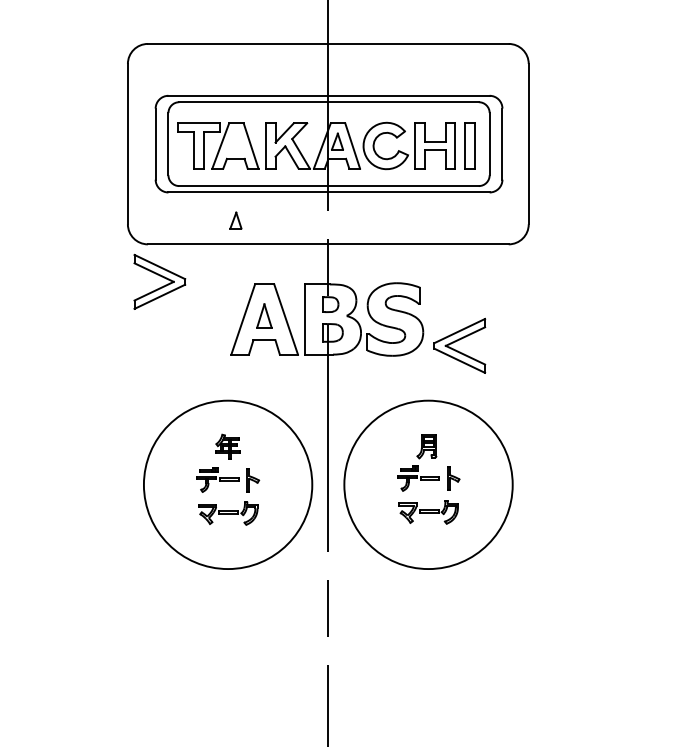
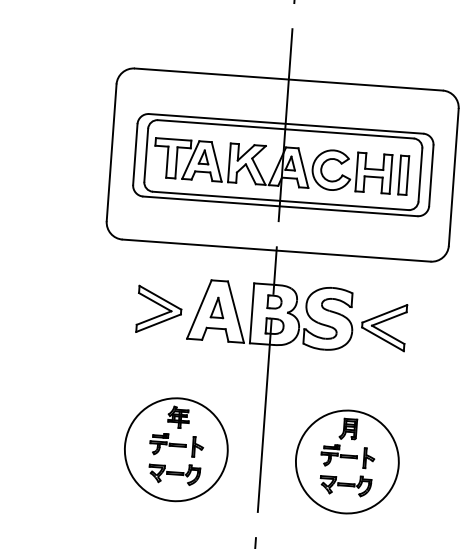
part: (235, 220) -> (203, 157), moved
part: (159, 281) -> (159, 310), moved
part: (459, 345) -> (383, 326), moved
circle: (227, 484) -> (175, 449), size x0.71
circle: (428, 484) -> (347, 461), size x0.71

